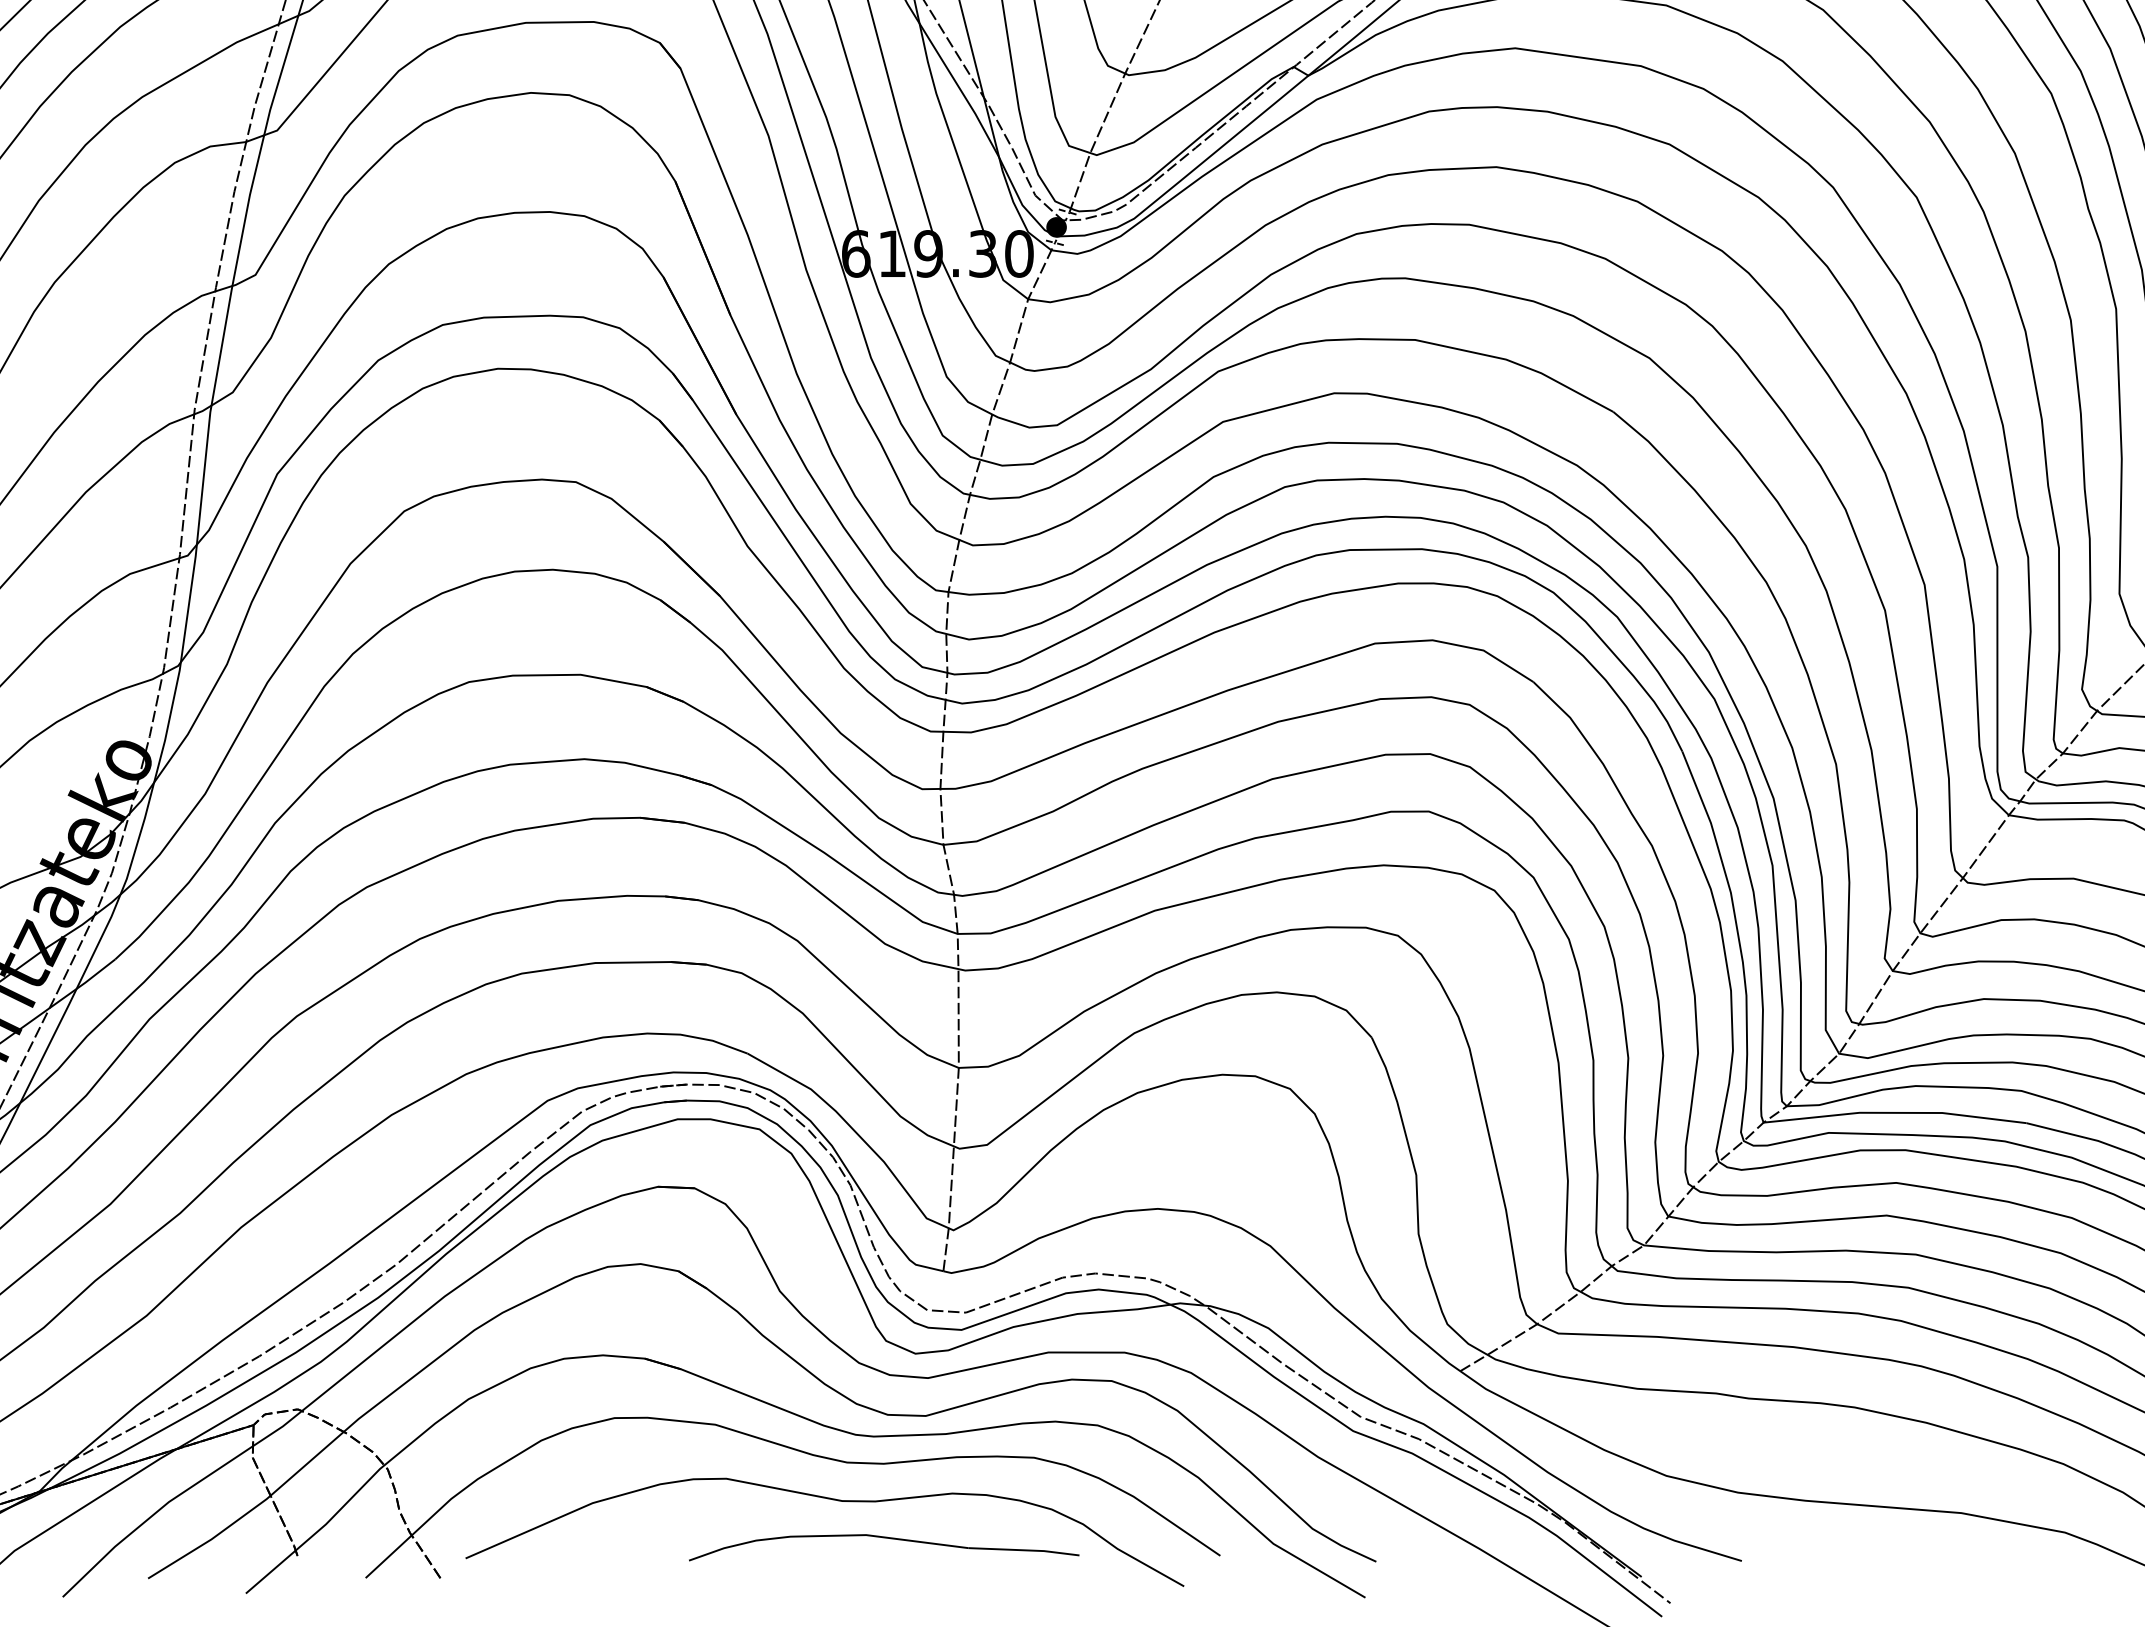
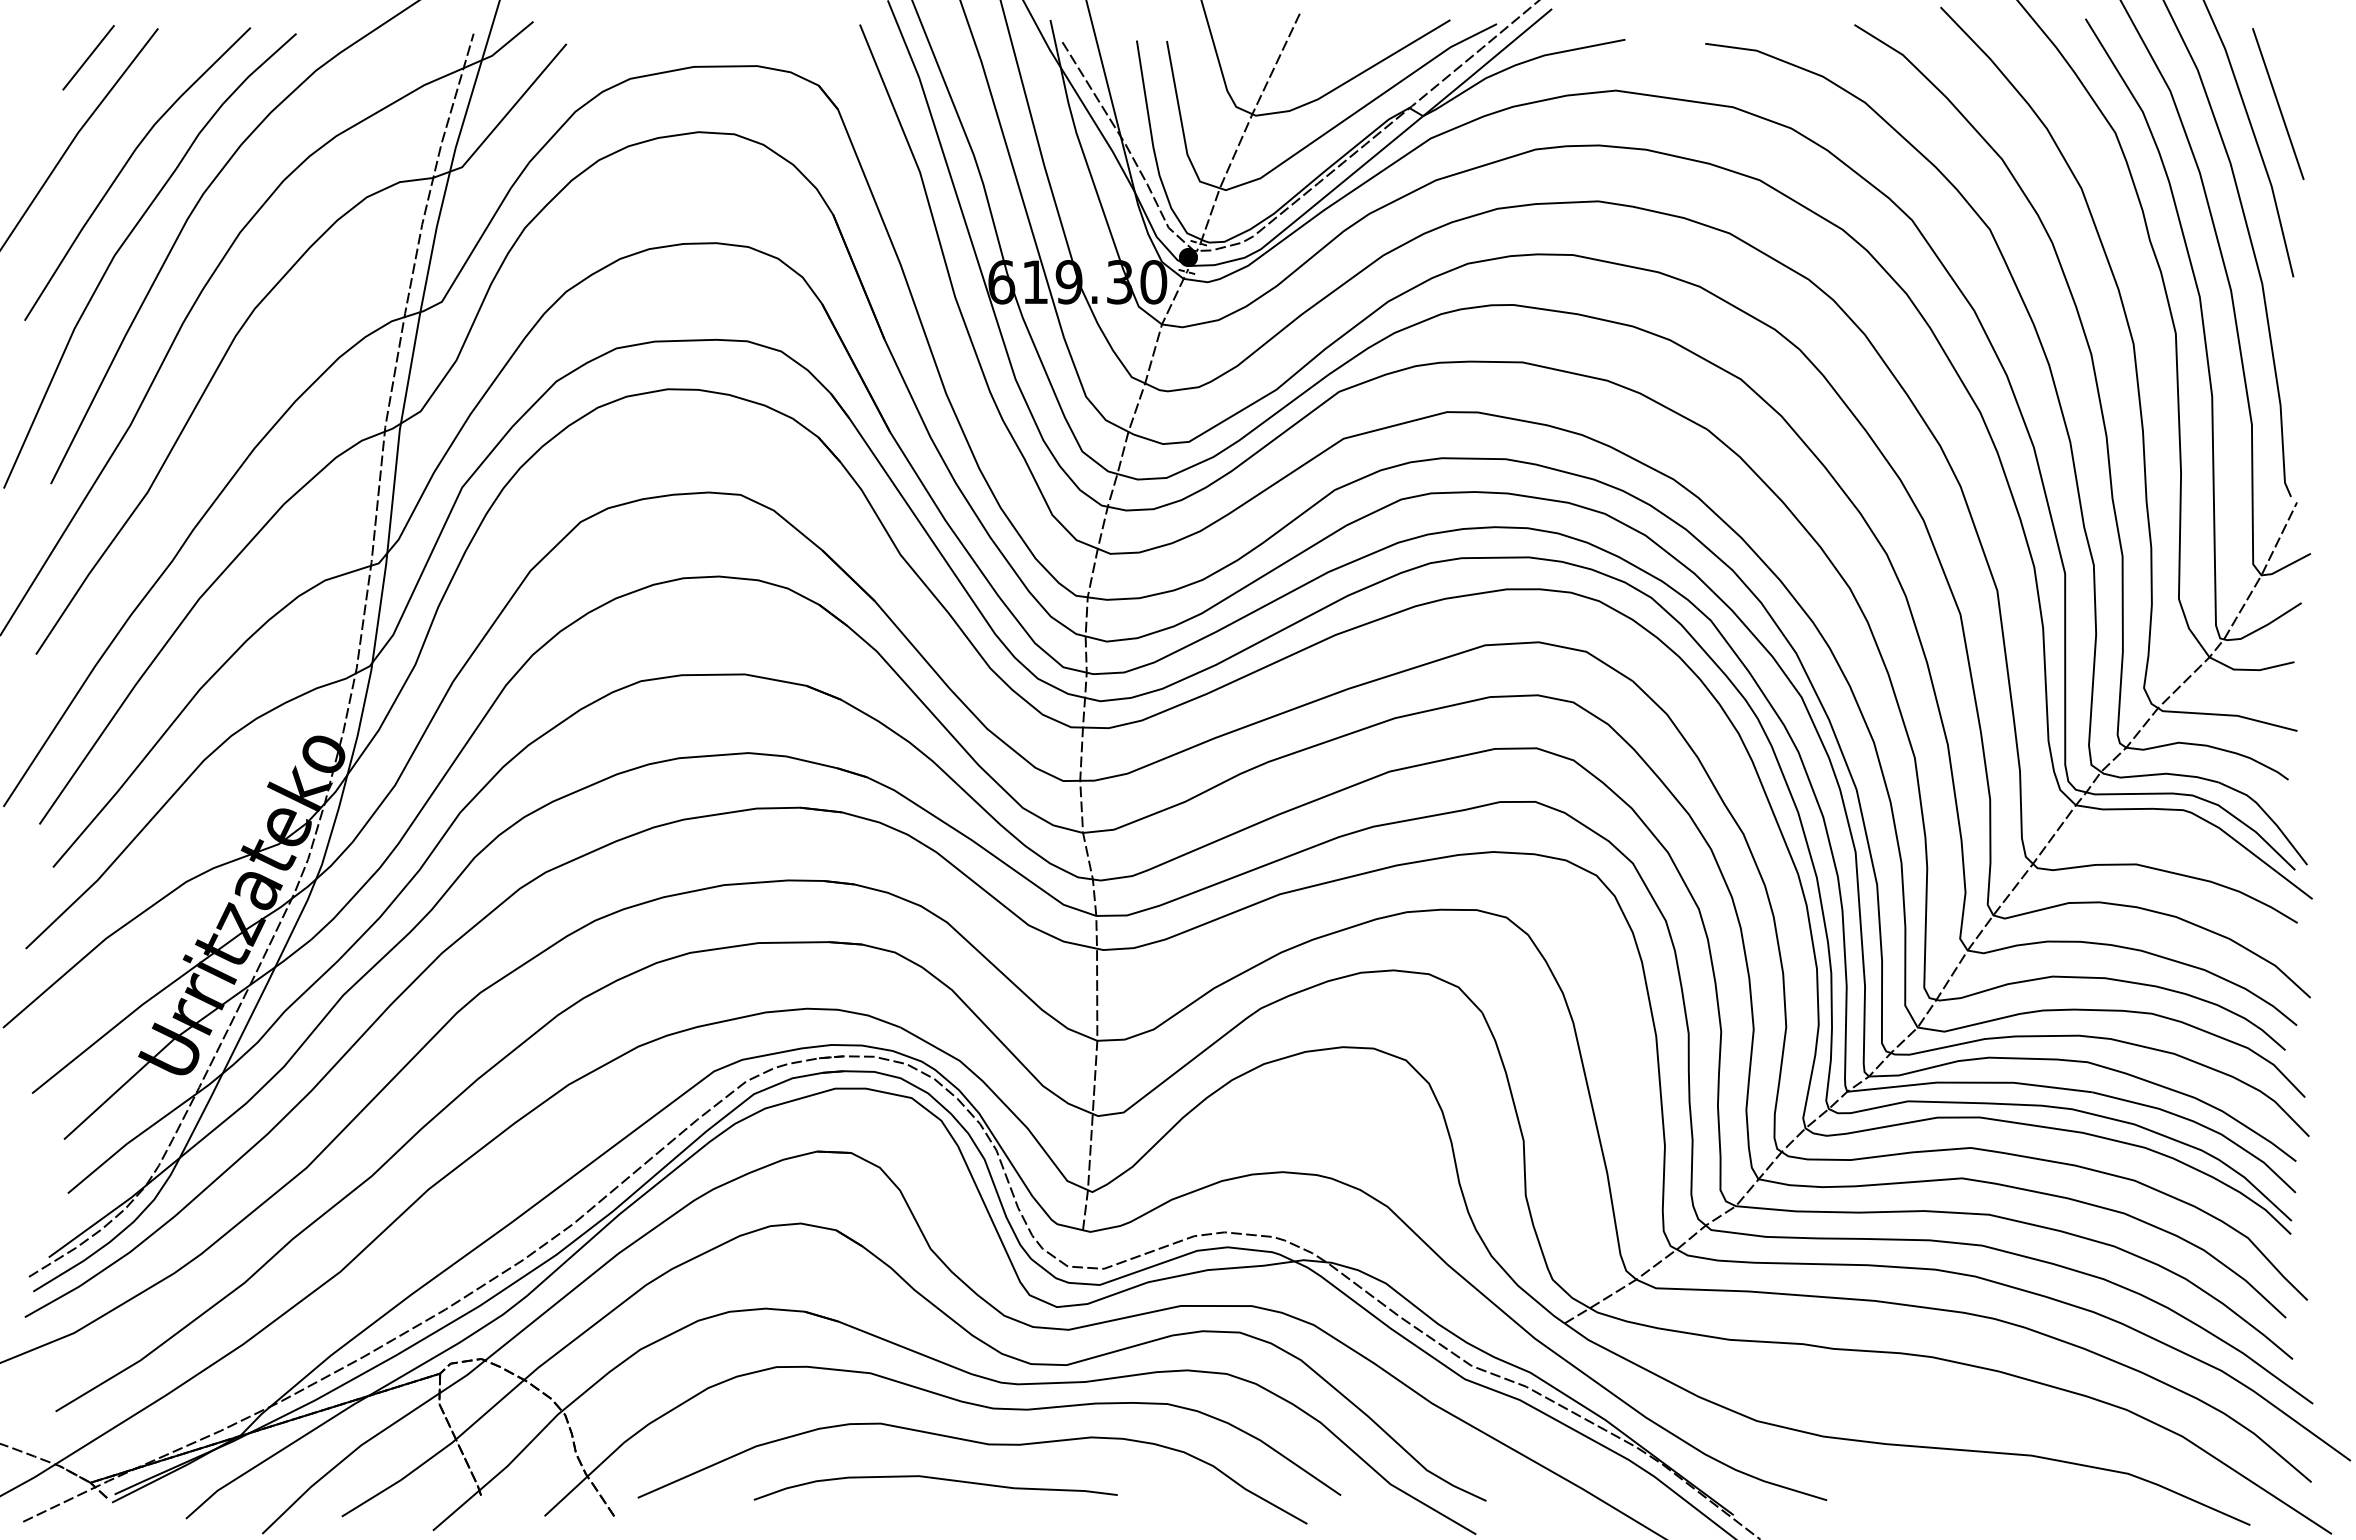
part: (883, 1538) -> (935, 1479), moved

